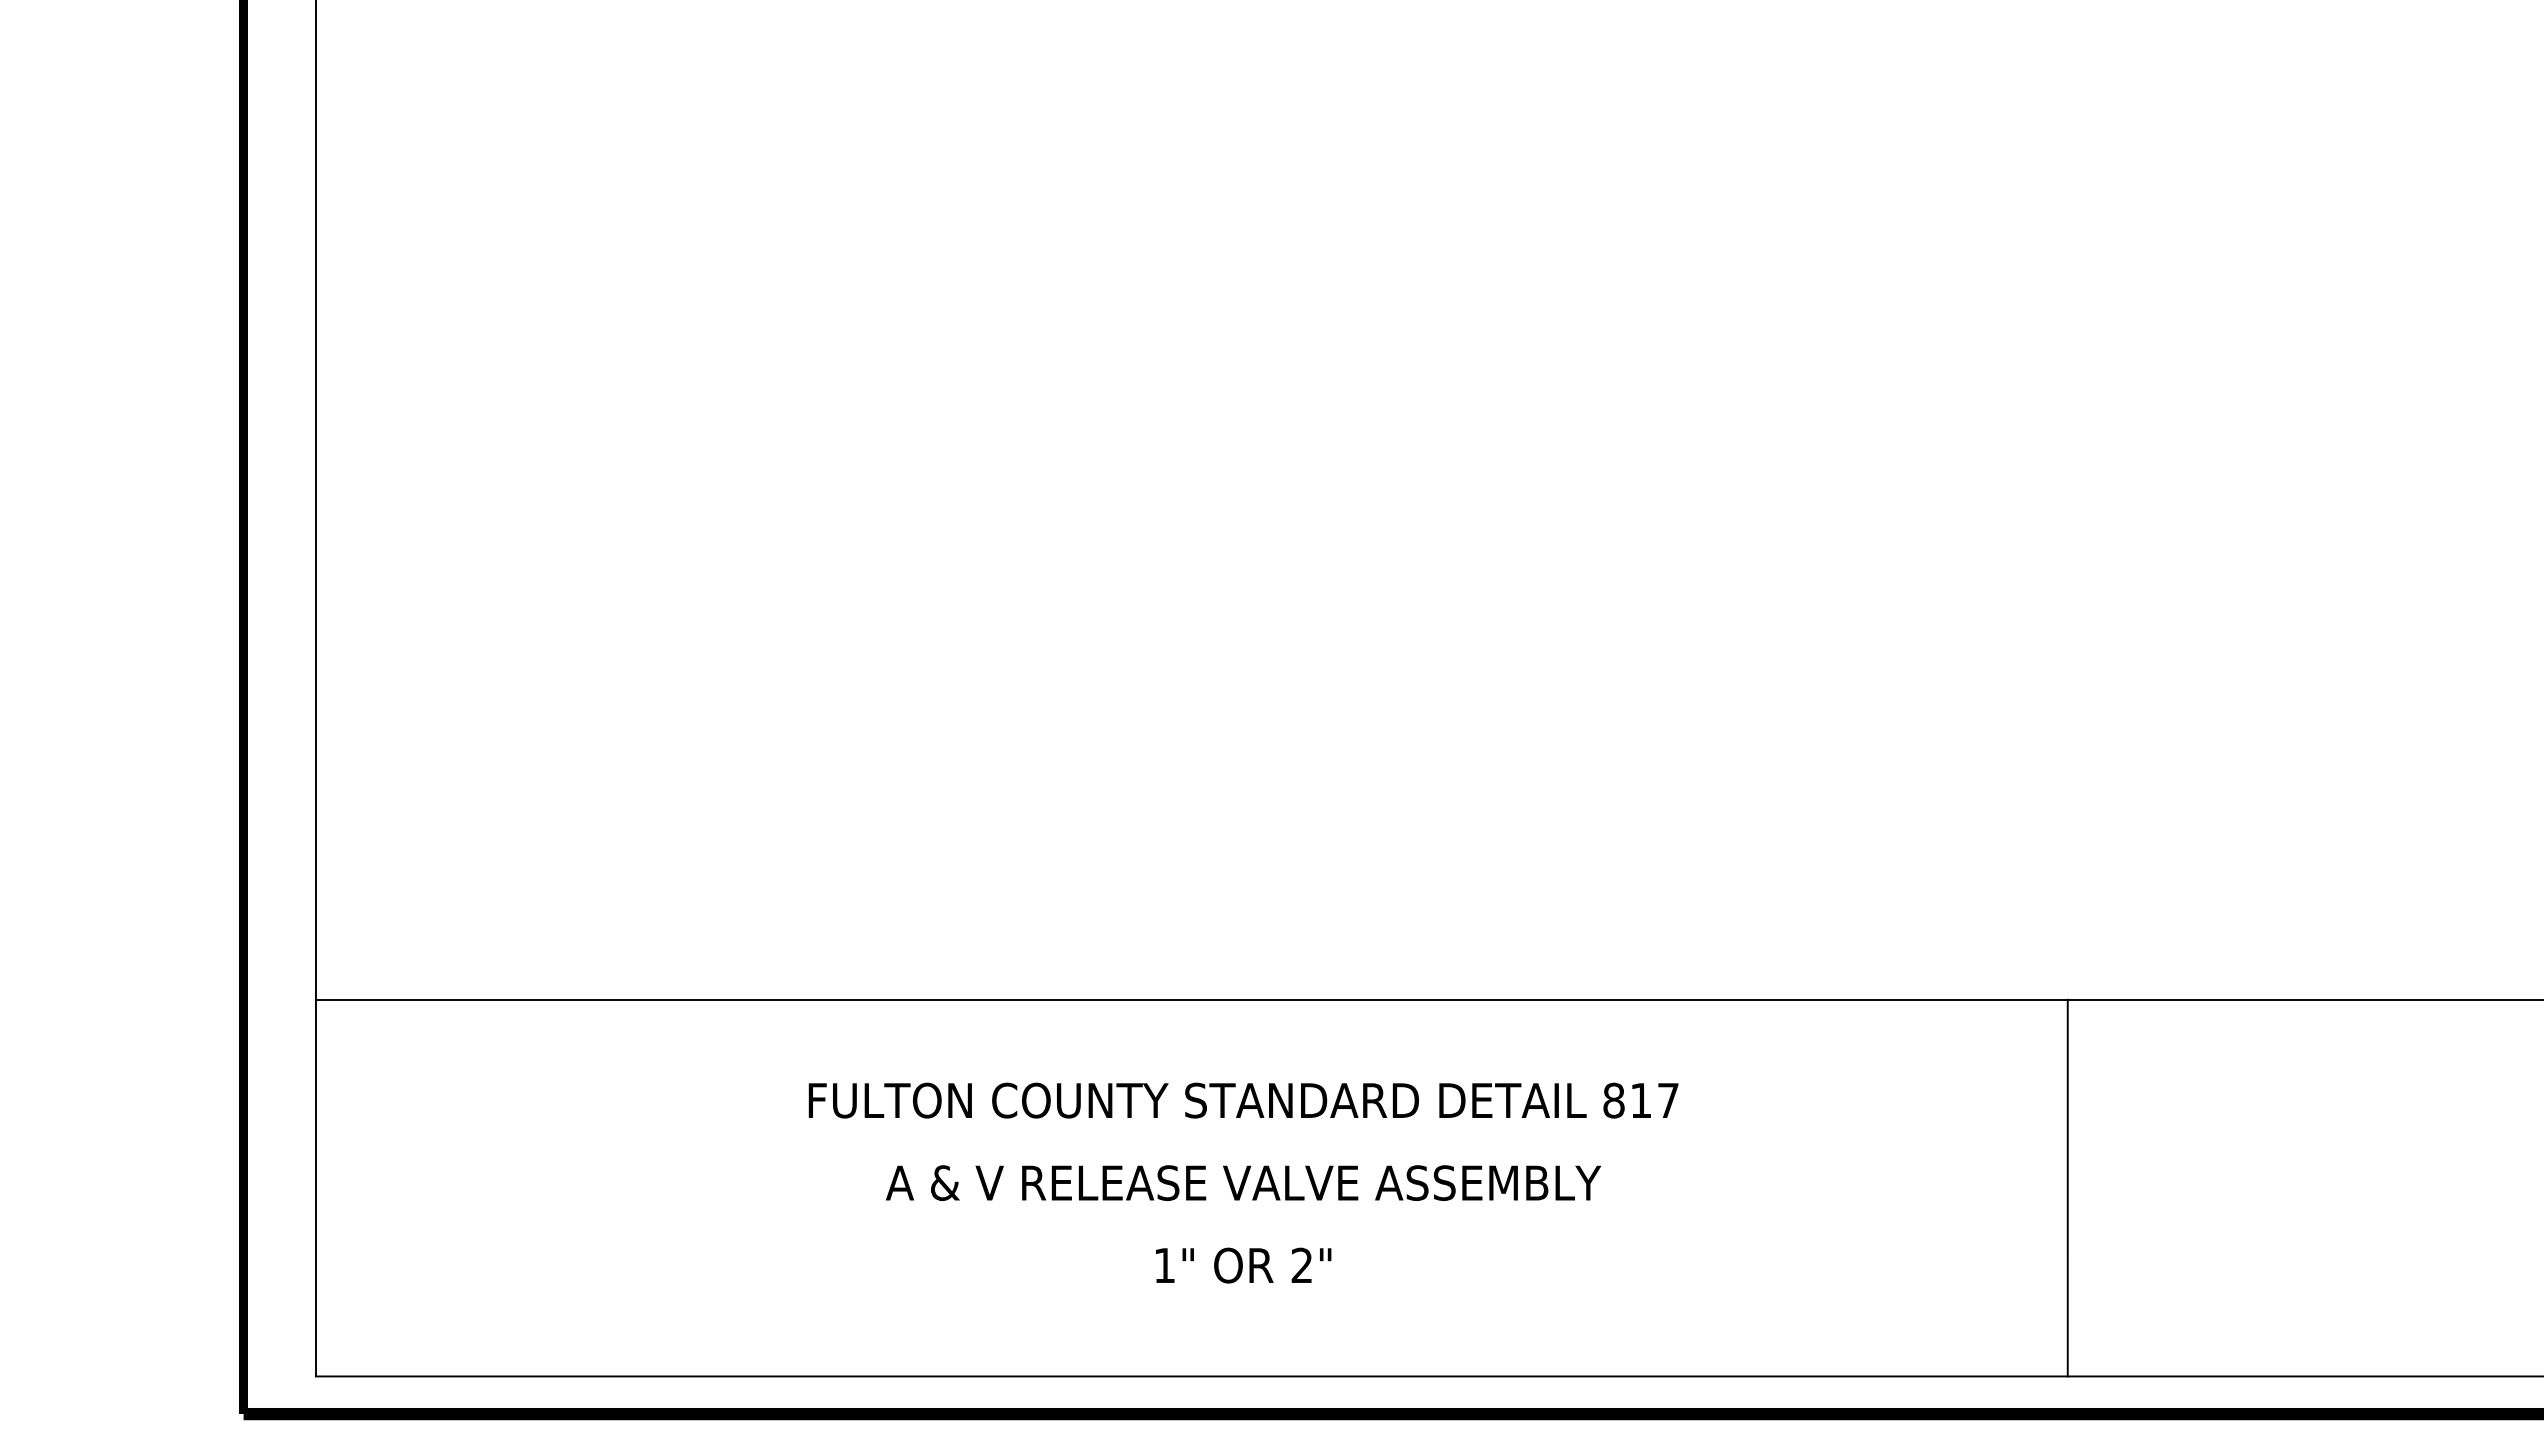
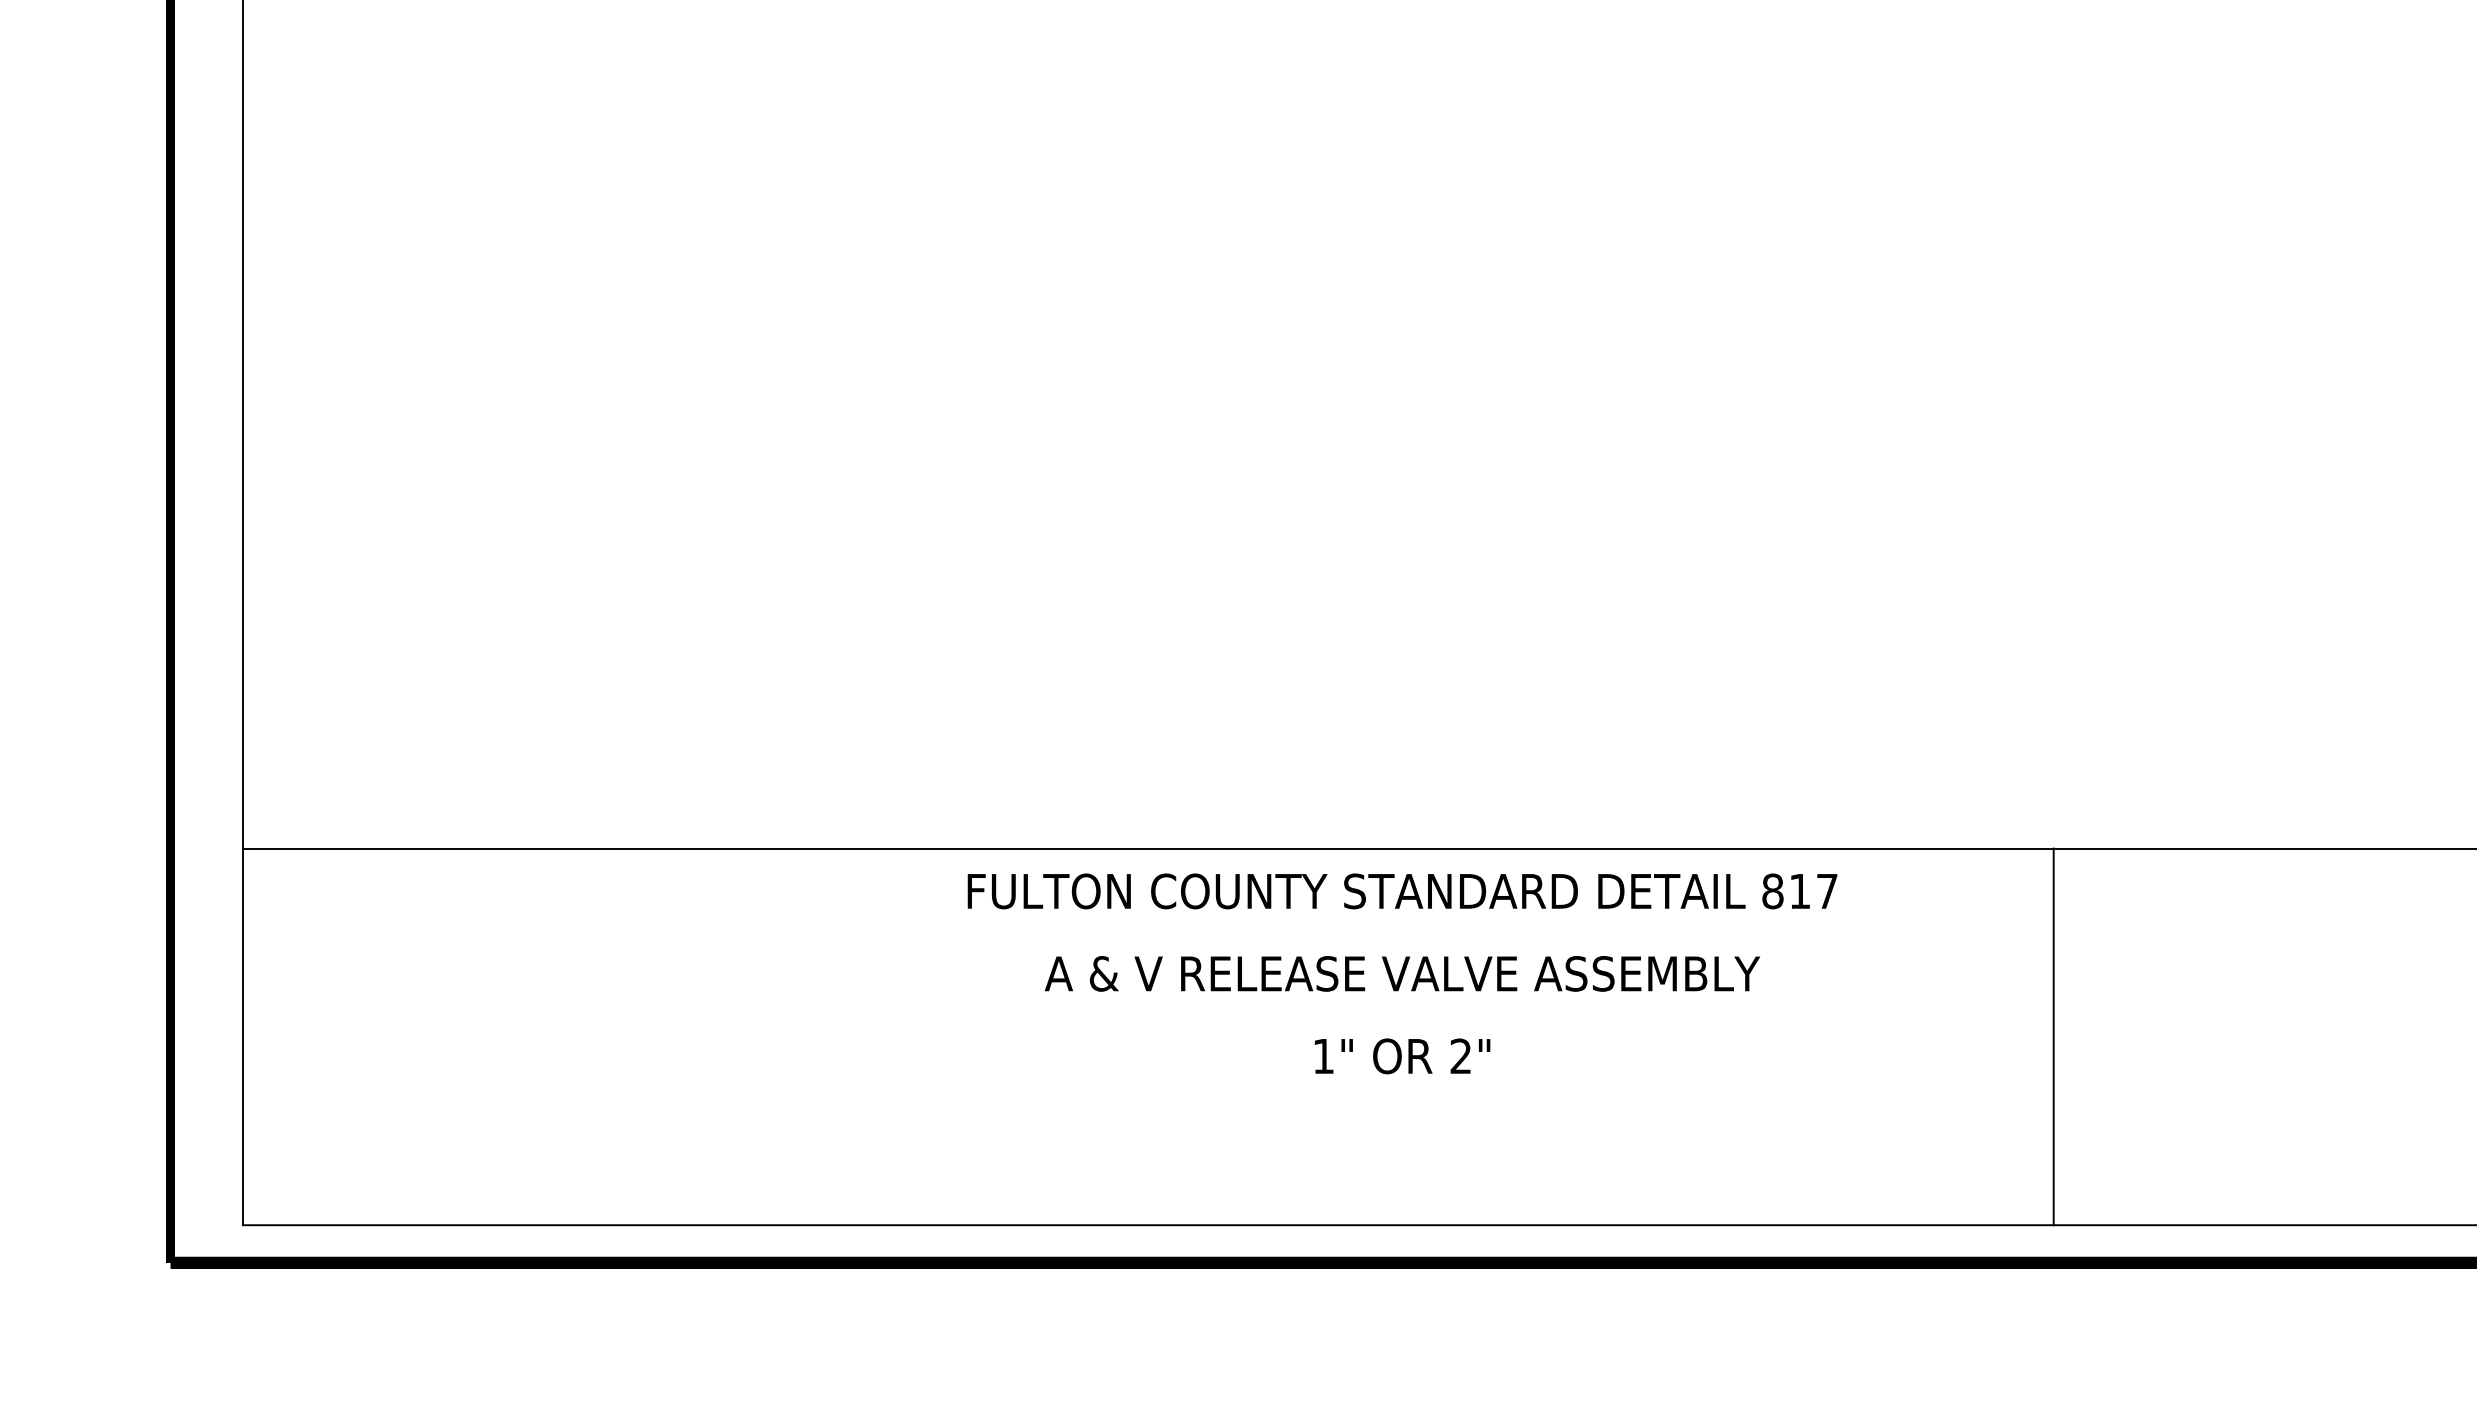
text: (1243, 1182) -> (1402, 973), moved
line: (2067, 1187) -> (2053, 1036), moved

